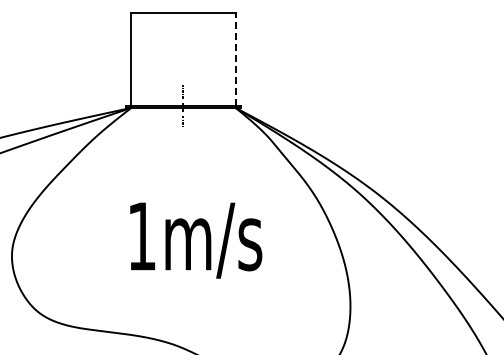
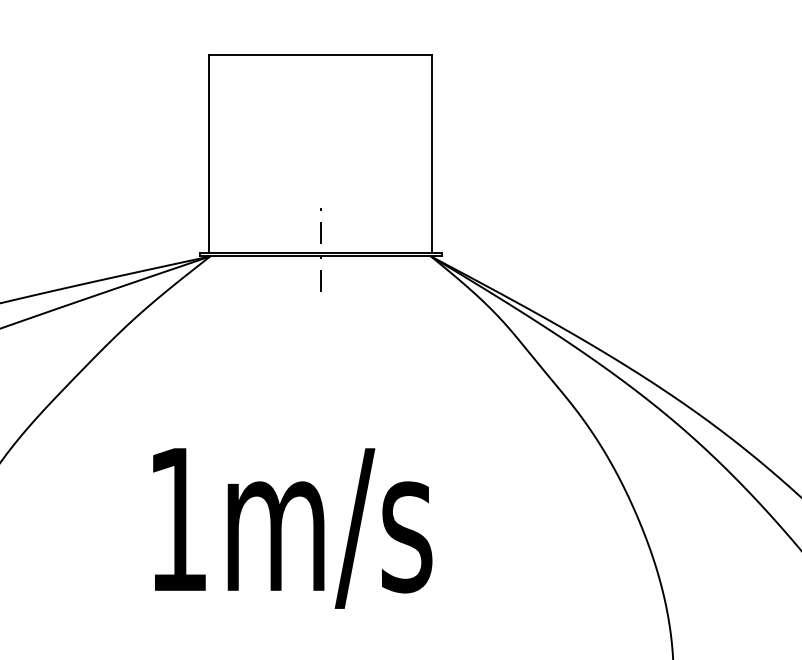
line: (236, 59) -> (432, 154), dashed -> solid
text: (196, 240) -> (293, 528), moved

